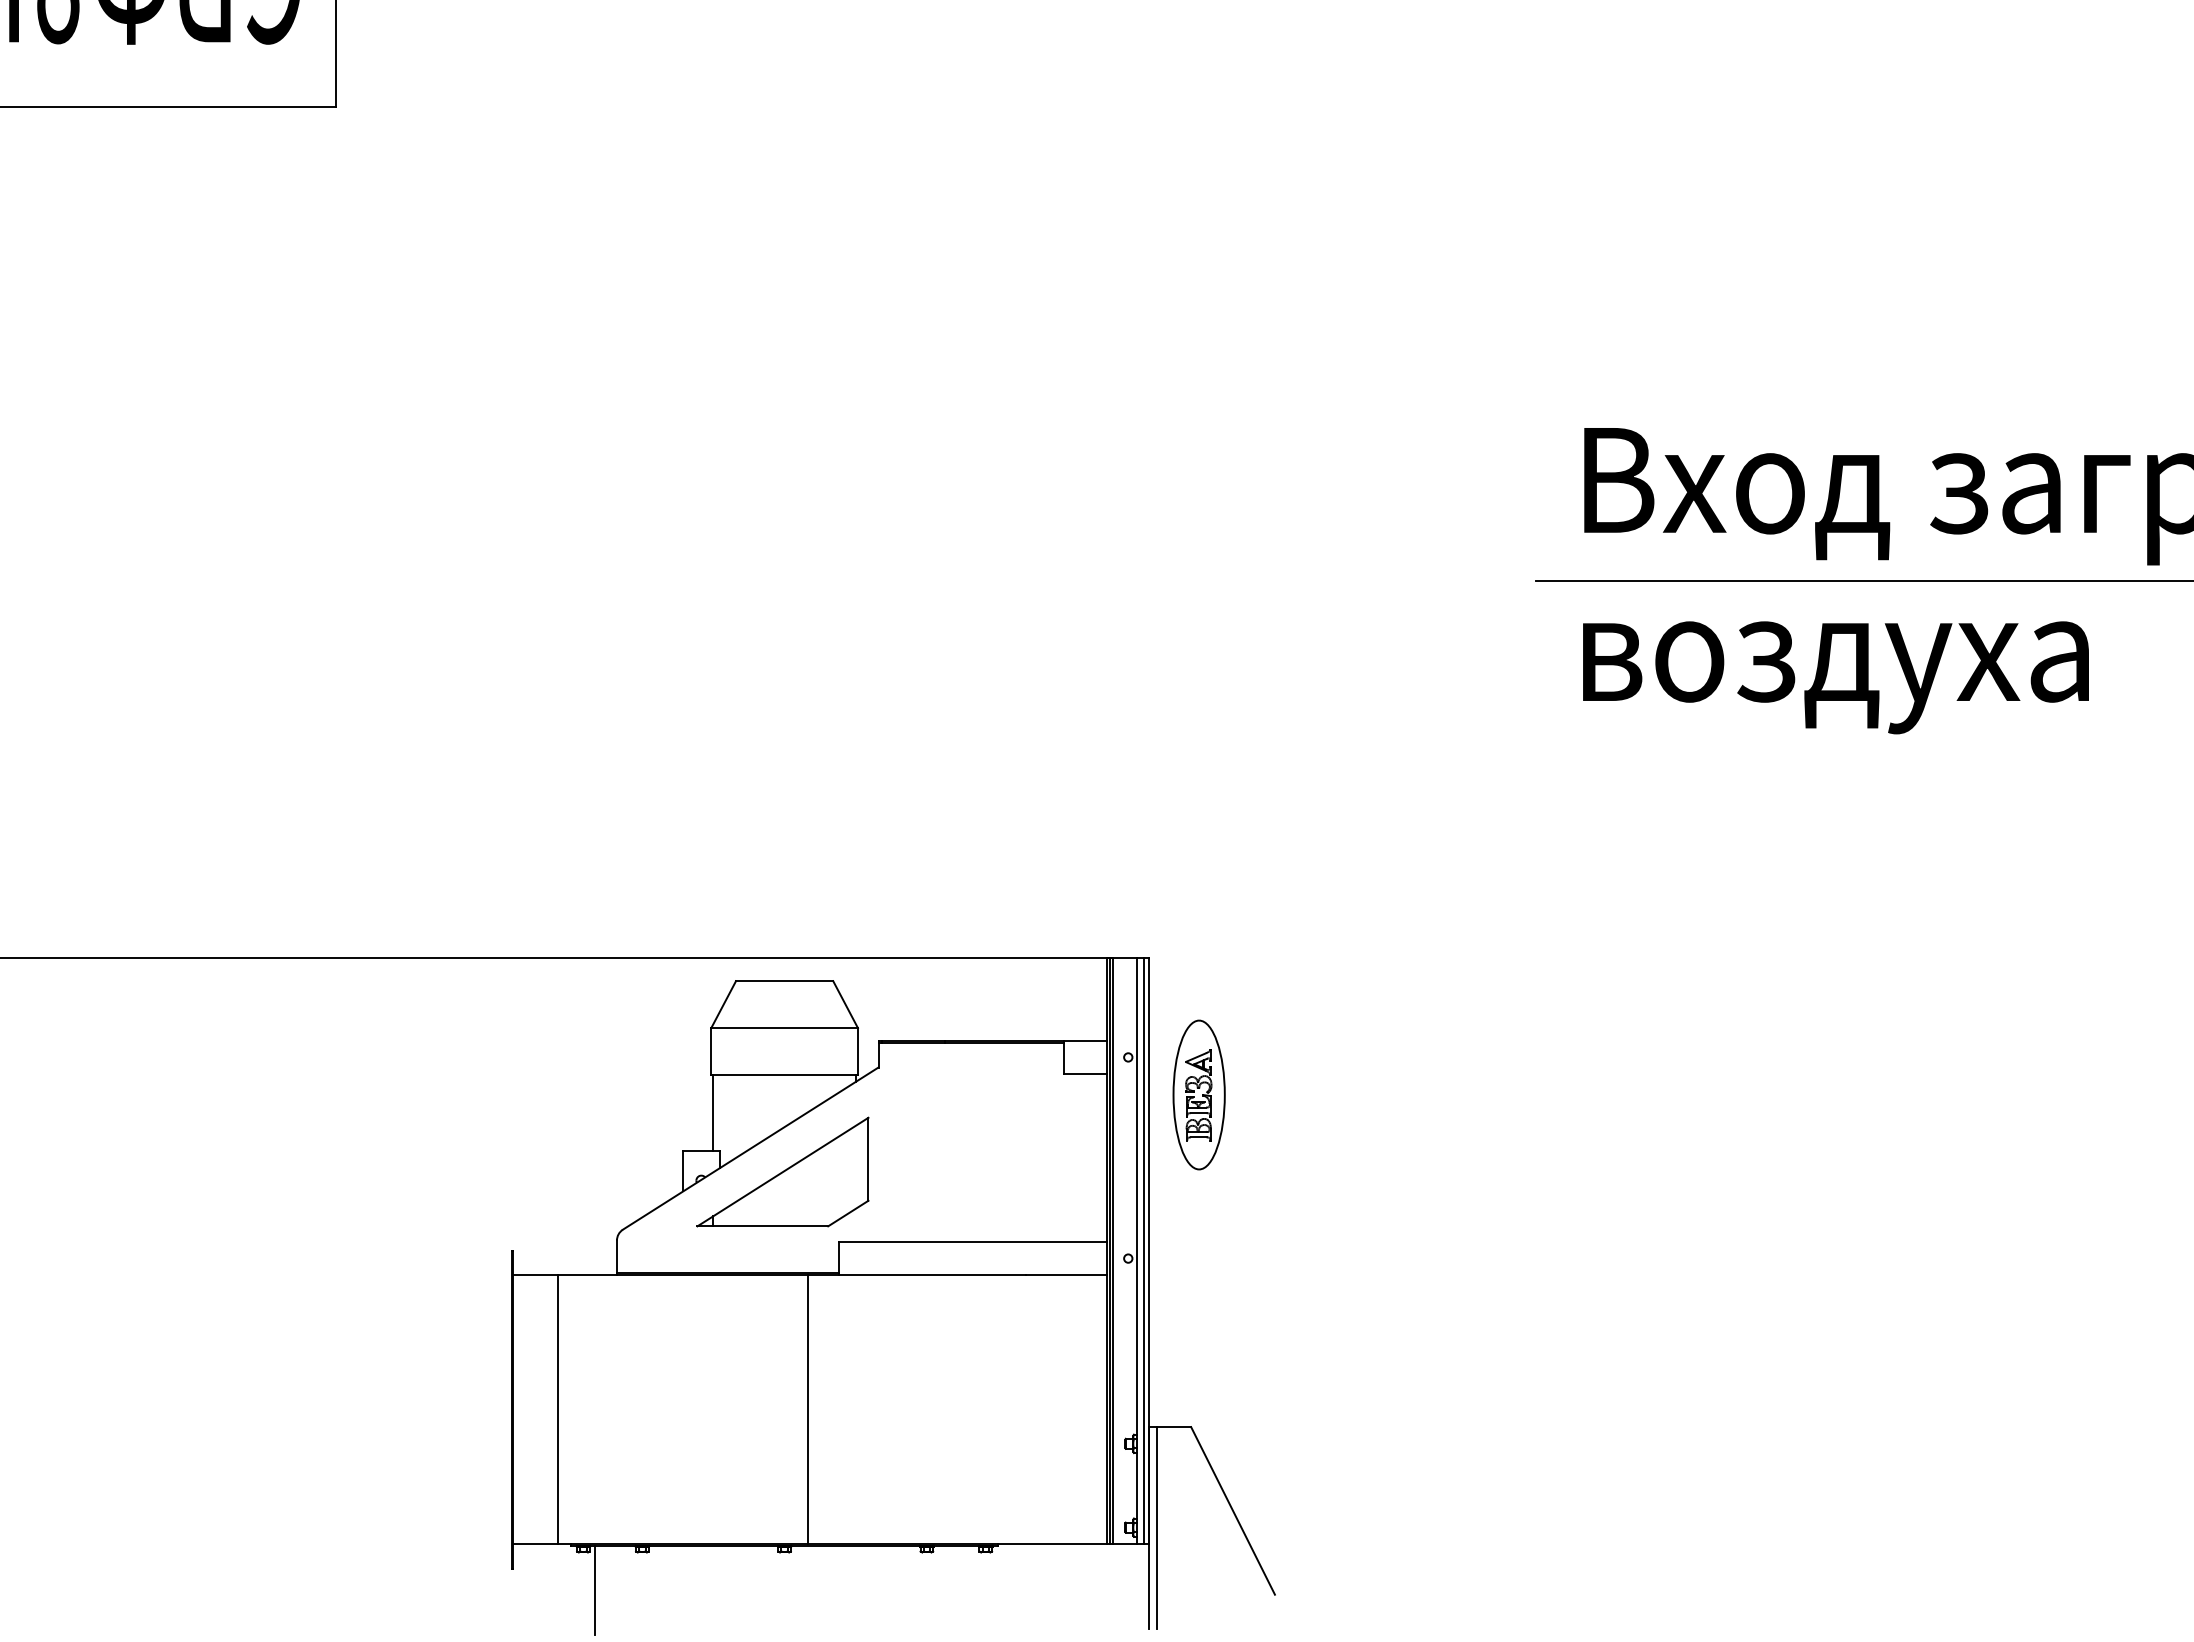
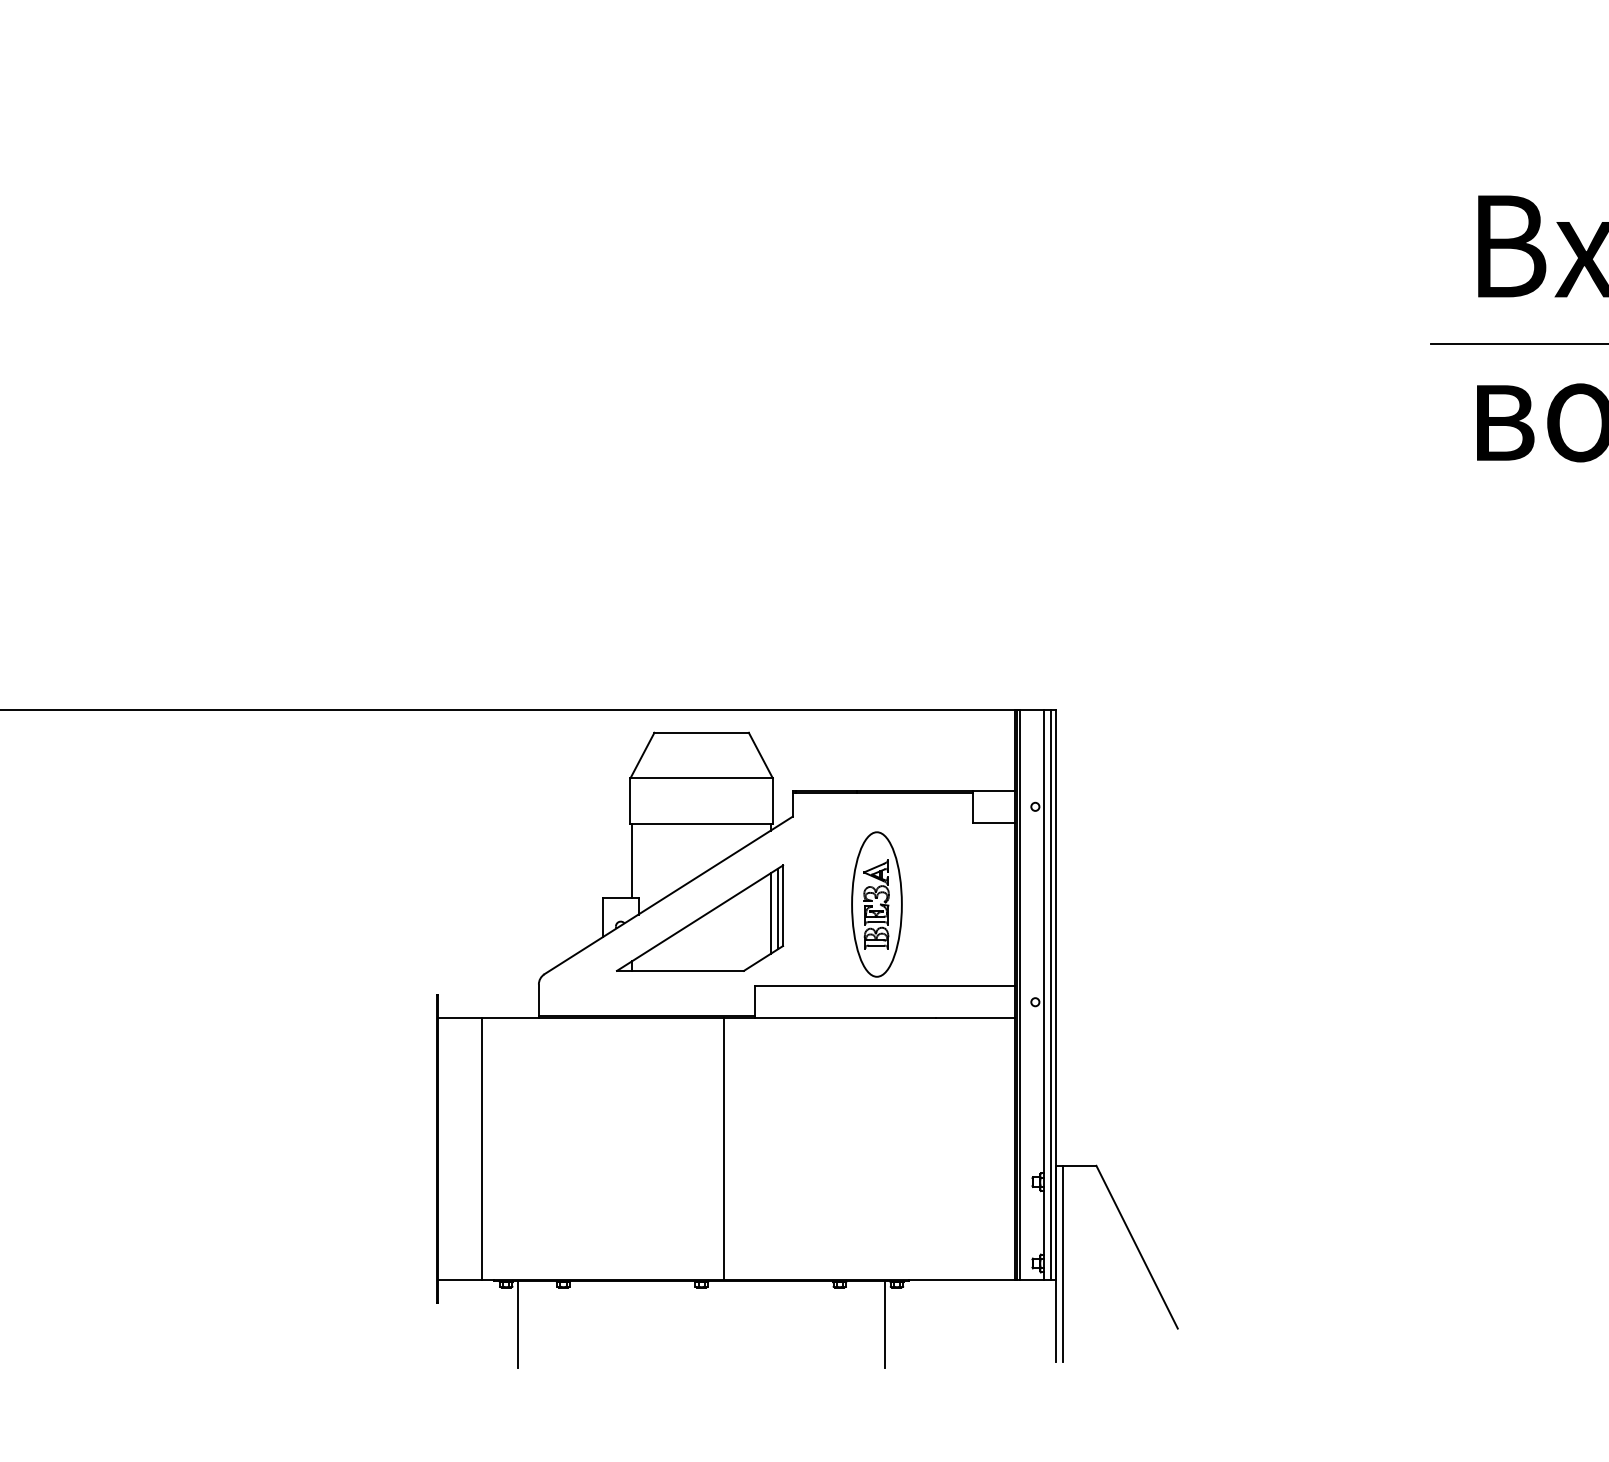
part: (1198, 1094) -> (876, 904), moved
line: (863, 1162) -> (778, 908), added
line: (855, 1166) -> (770, 912), added
line: (973, 1590) -> (885, 1324), added

